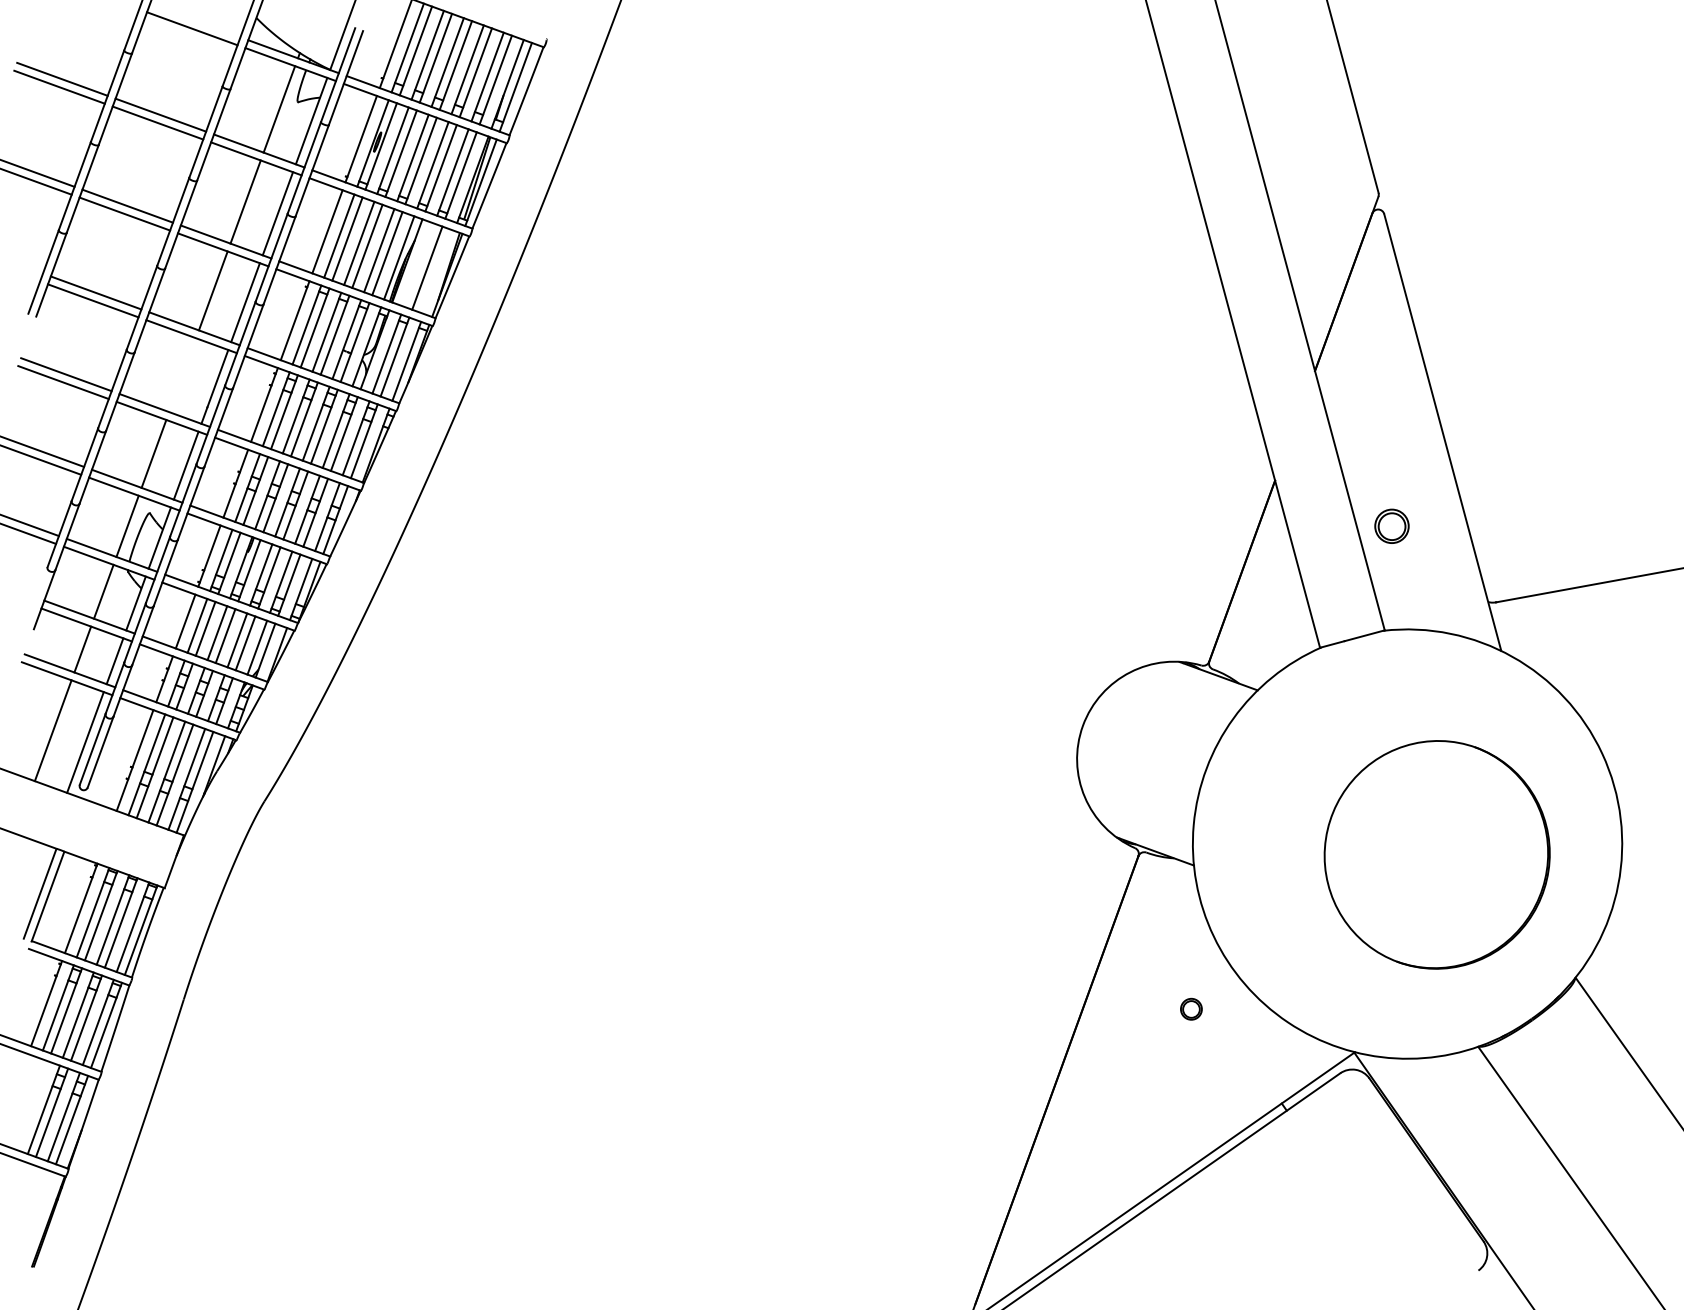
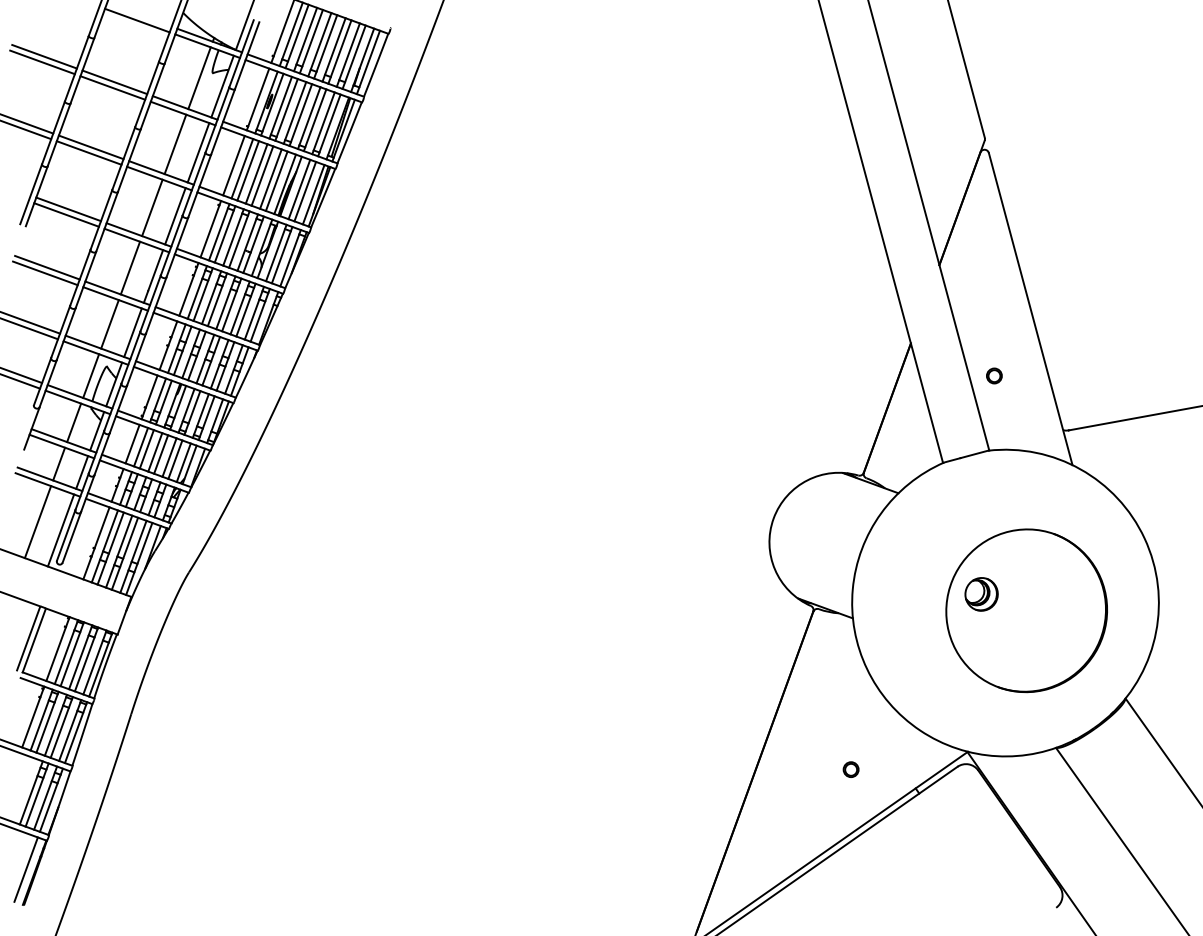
line: (419, 264) -> (299, 189), added
line: (439, 272) -> (313, 194), added
line: (182, 375) -> (130, 268), added
part: (1391, 525) -> (994, 375), size x0.62
part: (1373, 831) -> (981, 594), added
part: (1191, 1008) -> (851, 769), moved
line: (36, 1217) -> (26, 869), added

